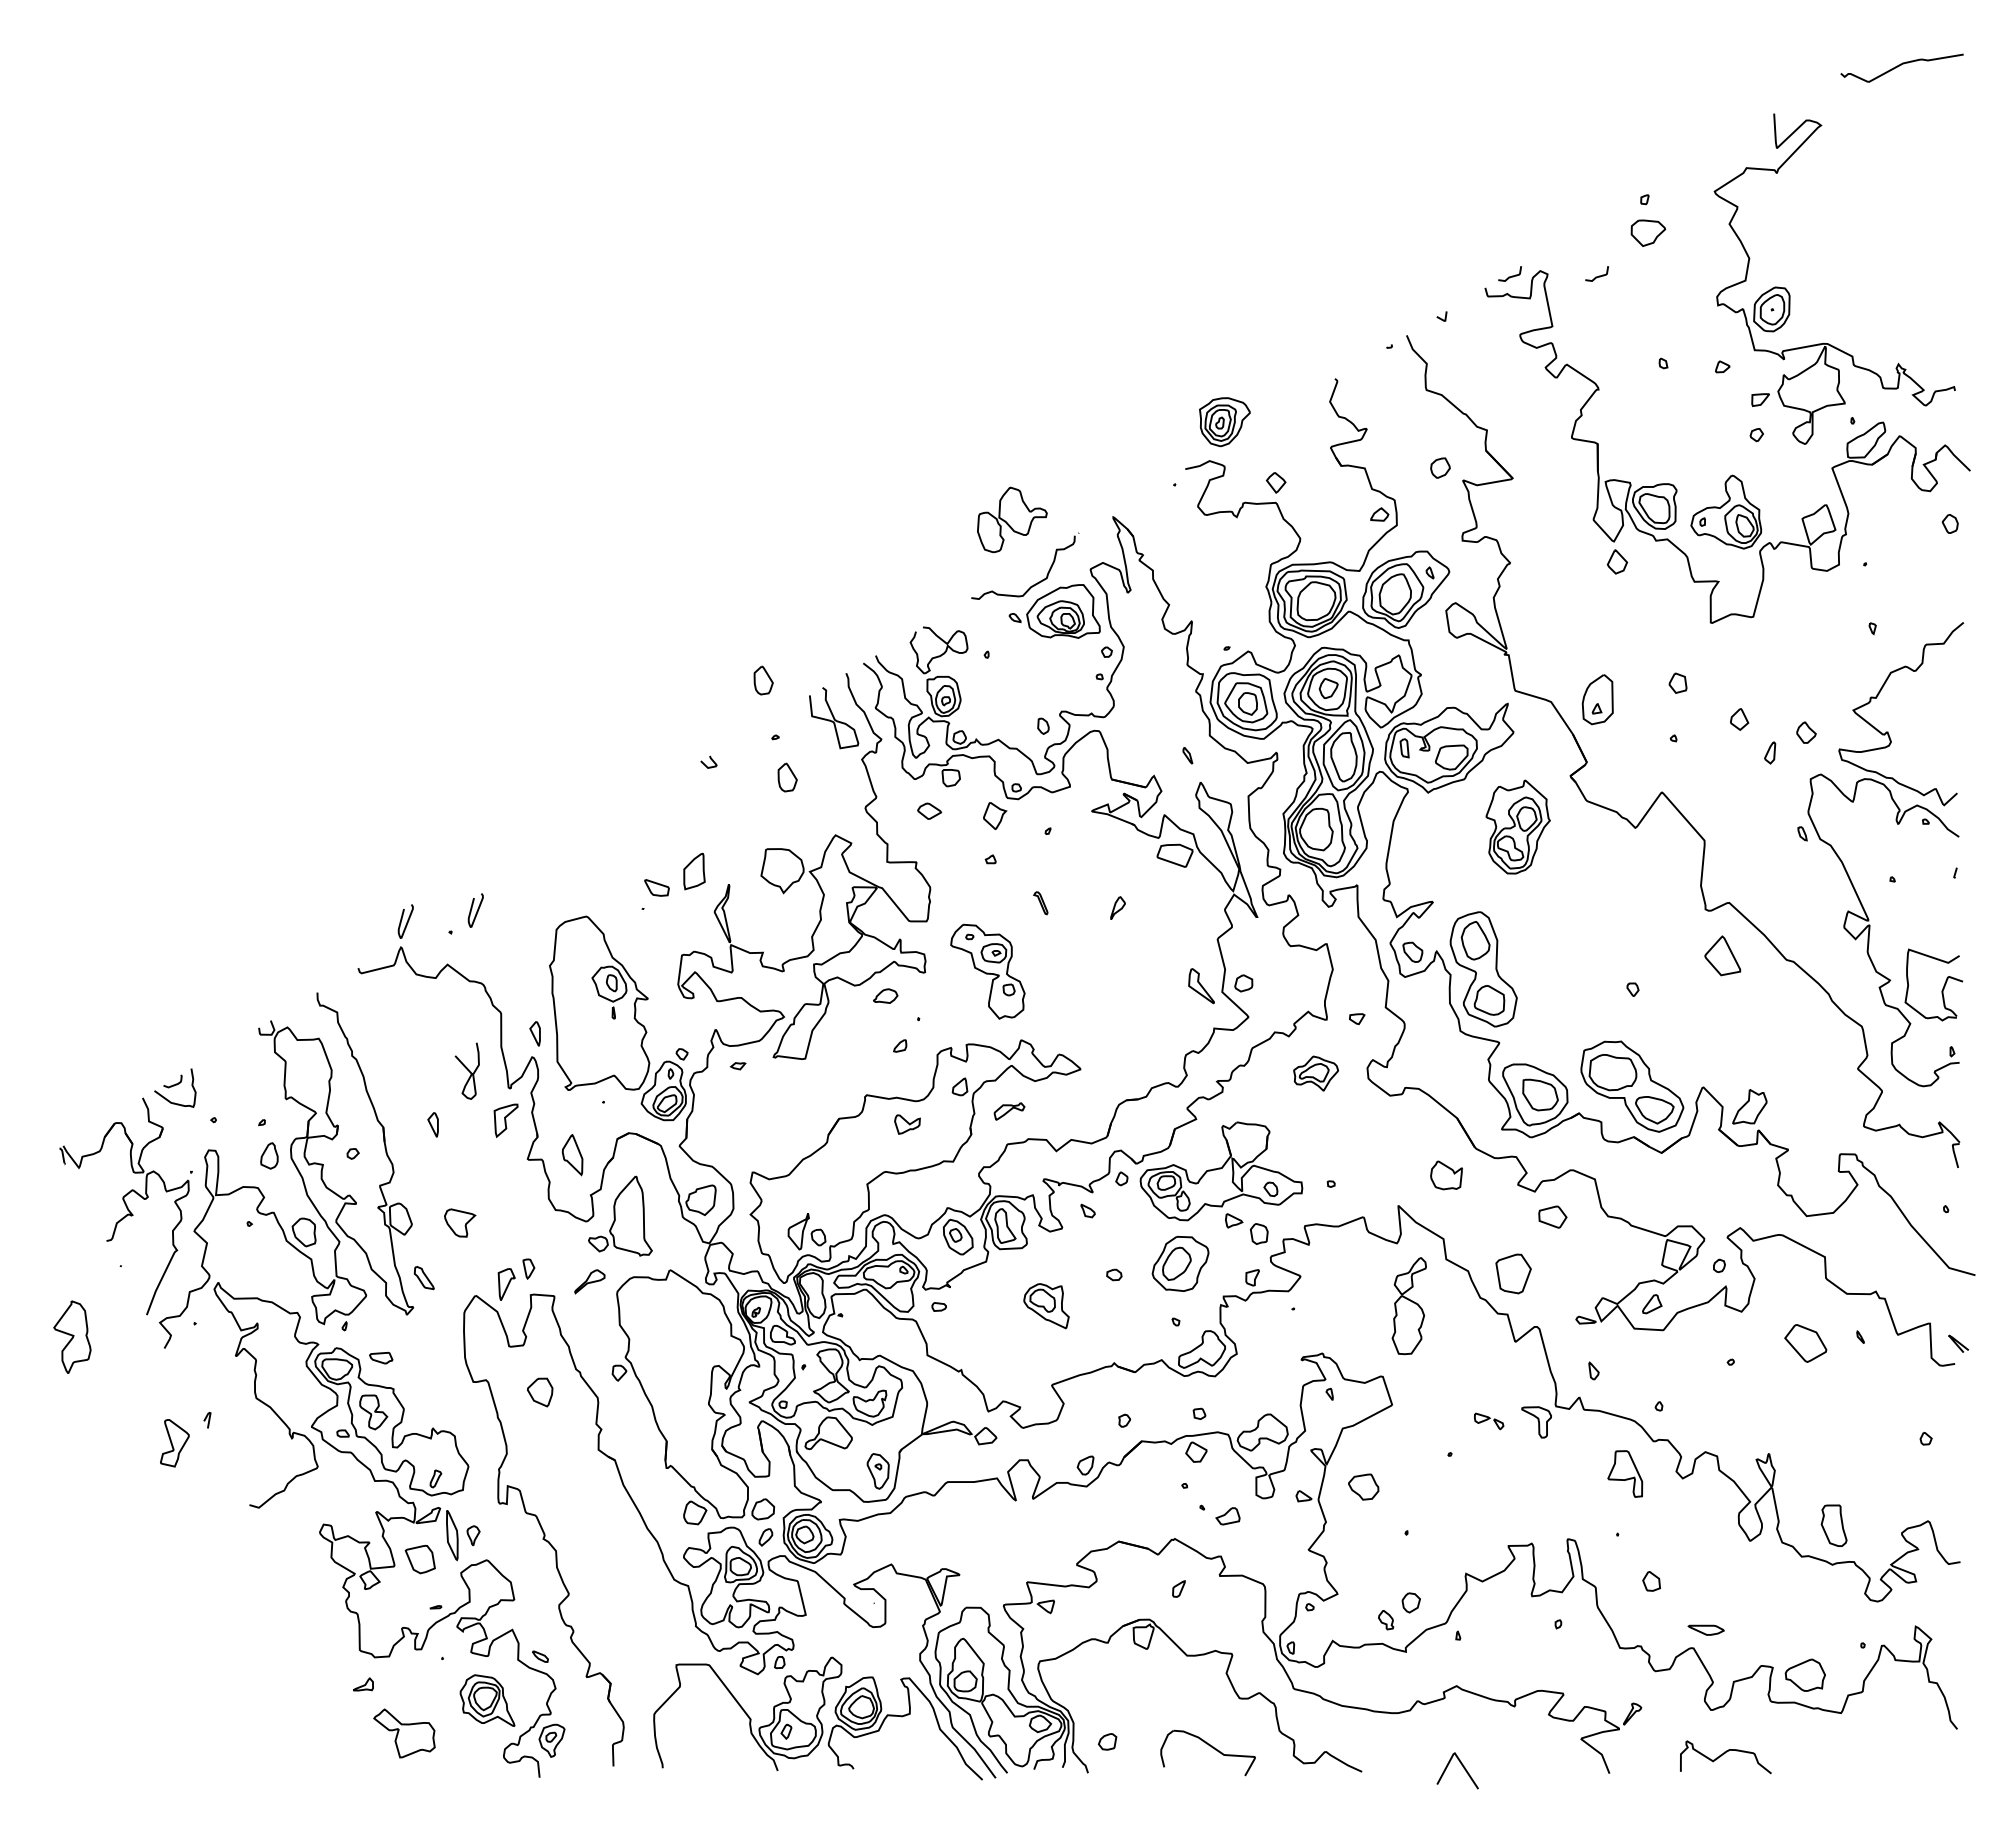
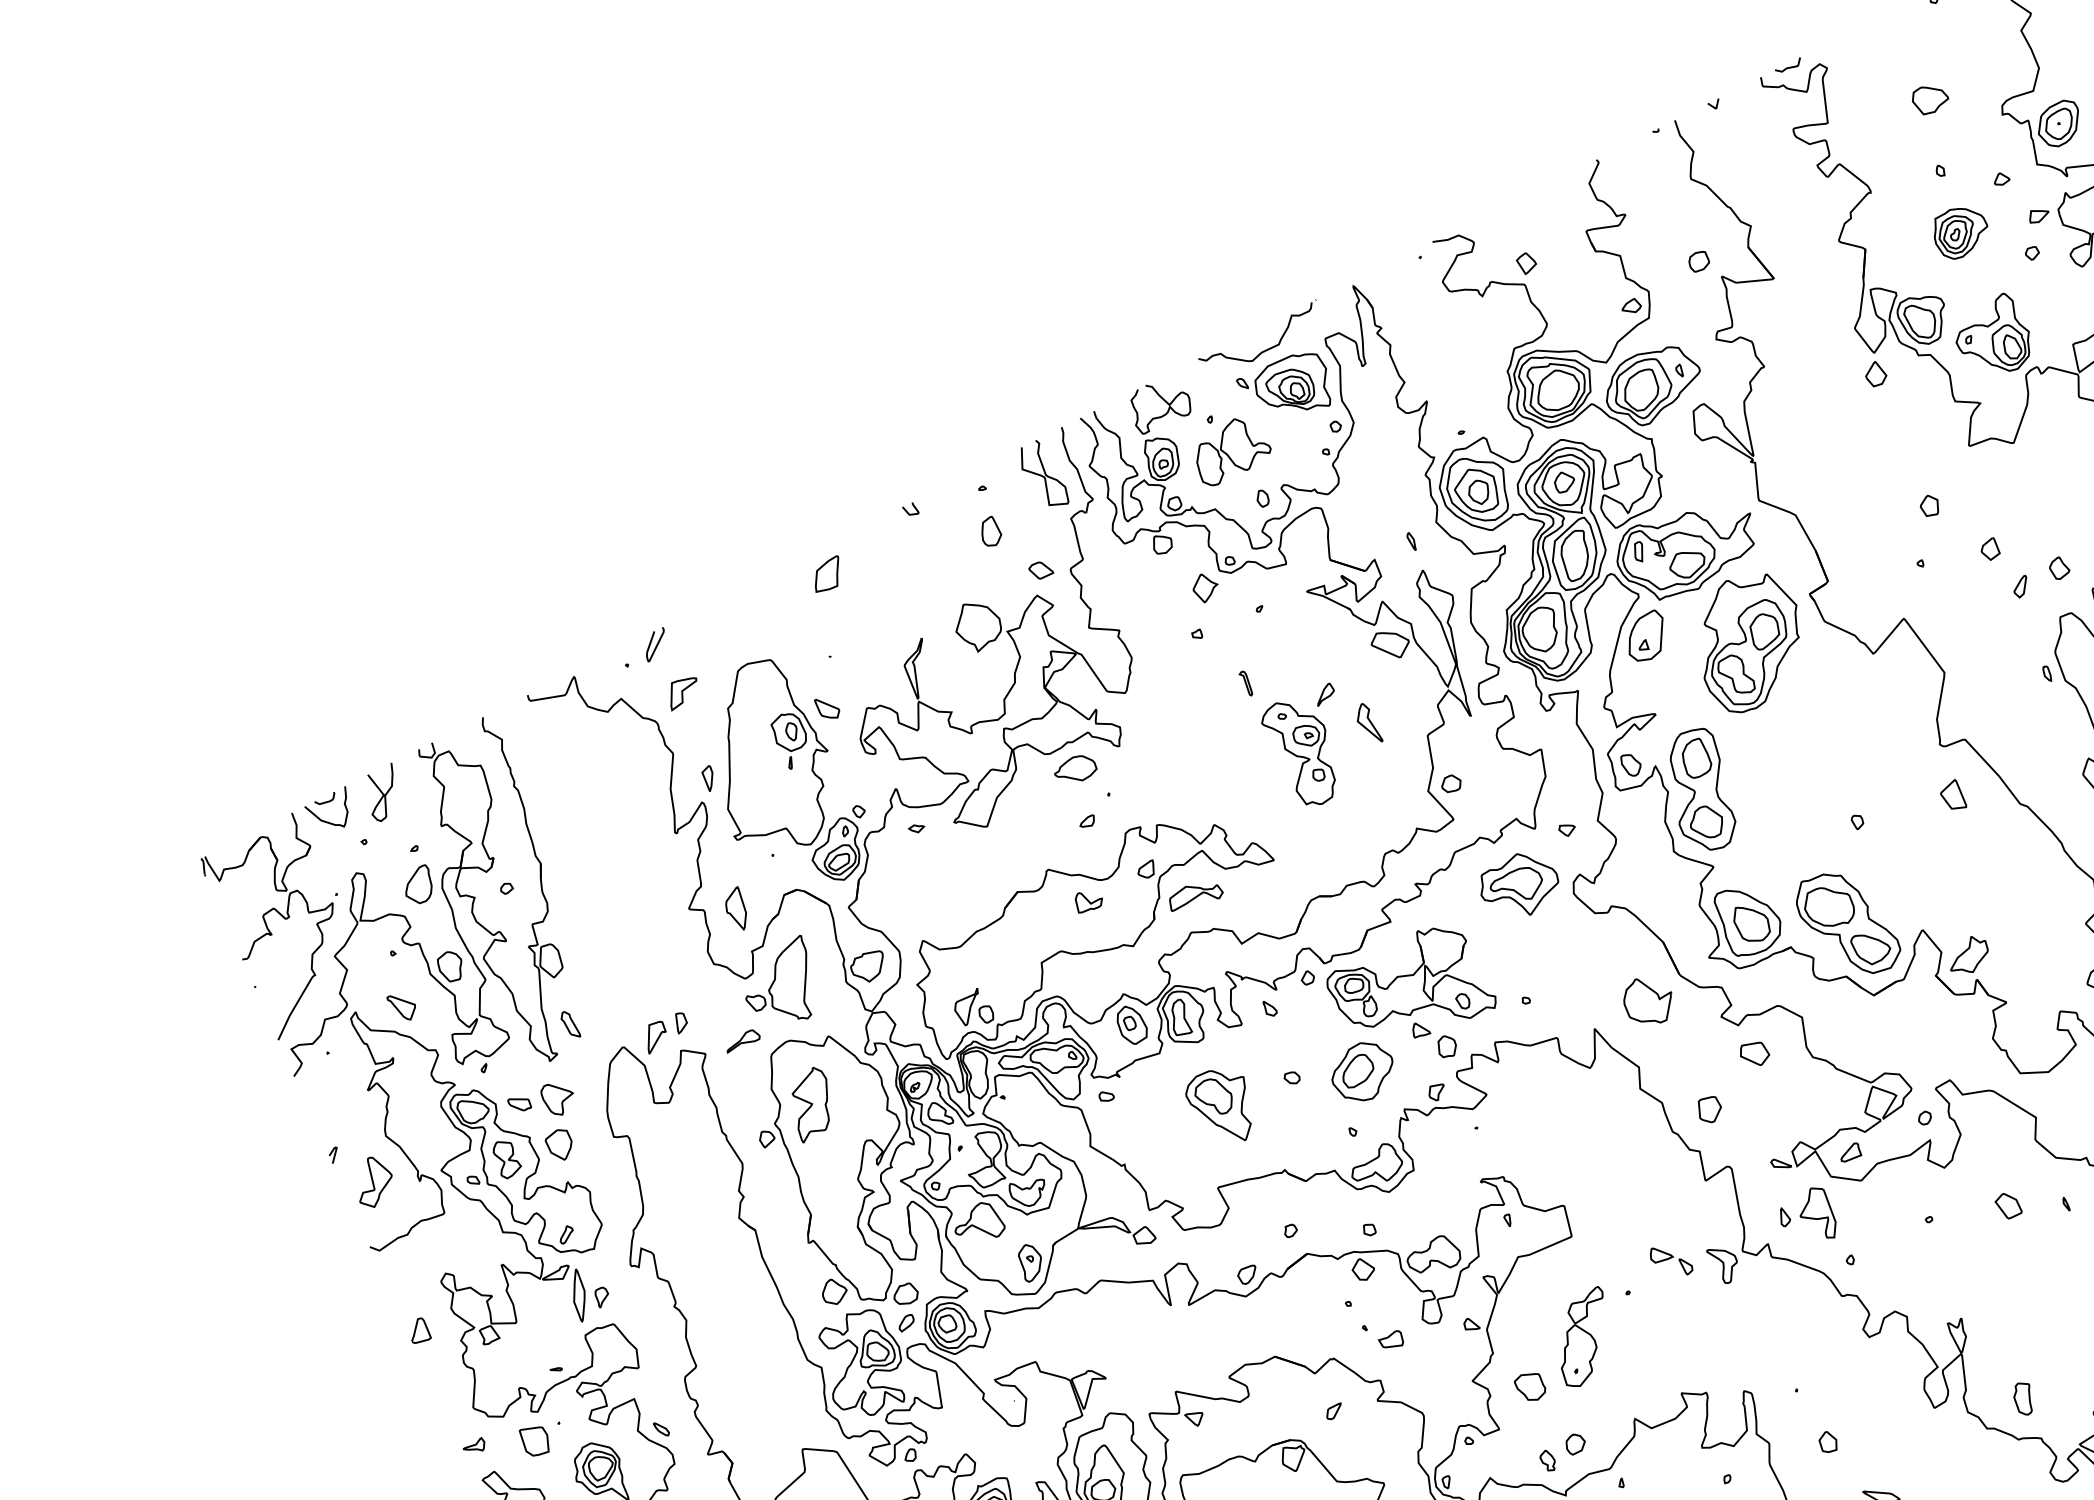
part: (1648, 232) -> (1930, 100), moved
curve: (1598, 275) -> (1880, 73), removed
part: (1224, 422) -> (1959, 234), moved
part: (1012, 519) -> (1234, 452), moved
part: (763, 680) -> (974, 428), removed
part: (1597, 699) -> (1645, 635), moved
part: (929, 810) -> (1041, 569), moved
part: (1518, 826) -> (1751, 642), size x1.43
part: (694, 871) -> (827, 574), moved
part: (656, 887) -> (826, 708), moved
curve: (406, 922) -> (581, 651), removed
part: (1722, 955) -> (1953, 794), size x0.71
part: (987, 971) -> (1297, 754), moved
part: (1201, 986) -> (1370, 722), moved
part: (885, 995) -> (1076, 767), size x1.67
curve: (466, 1069) -> (378, 789), moved
part: (1315, 1073) -> (1518, 883), size x1.67
part: (1009, 1111) -> (1196, 898), size x1.67
part: (505, 1120) -> (682, 694), moved
part: (432, 1124) -> (592, 864), removed
part: (269, 1155) -> (419, 883), size x1.43
part: (1446, 1175) -> (1647, 1001), size x1.43
part: (460, 1222) -> (557, 1099), moved
part: (1513, 1273) -> (1709, 1109), size x0.62
part: (260, 1275) -> (400, 1008), added
part: (1046, 1305) -> (1218, 1104), size x1.43
part: (1408, 1306) -> (1581, 1336), moved
part: (72, 1336) -> (811, 1104), moved
part: (1805, 1343) -> (2008, 1206), size x0.62
part: (540, 1392) -> (558, 1144), moved
part: (1488, 1421) -> (1671, 1261), size x1.43
part: (174, 1443) -> (376, 1182), moved
part: (1625, 1473) -> (1818, 1212), moved
part: (1363, 1486) -> (1529, 1386), moved
part: (1833, 1525) -> (2022, 1398), size x0.71
part: (419, 1559) -> (533, 1441), moved
curve: (309, 1579) -> (426, 1329), added

